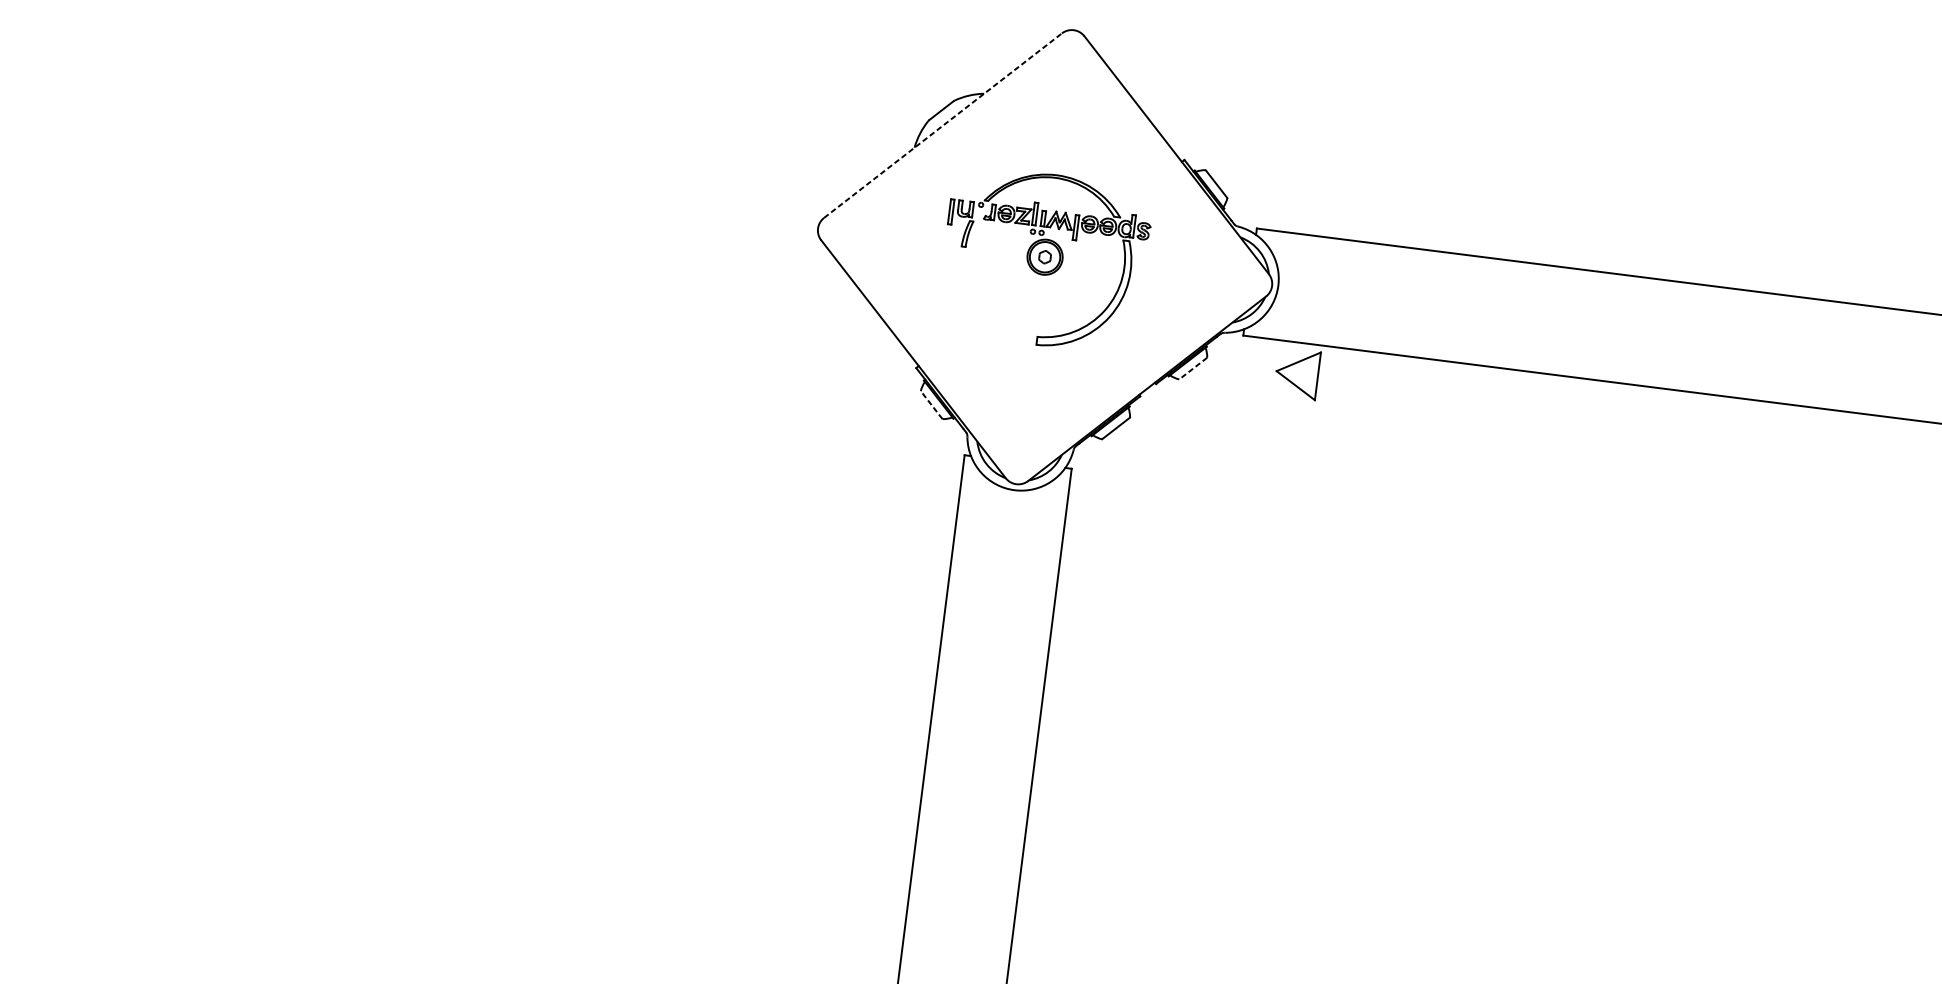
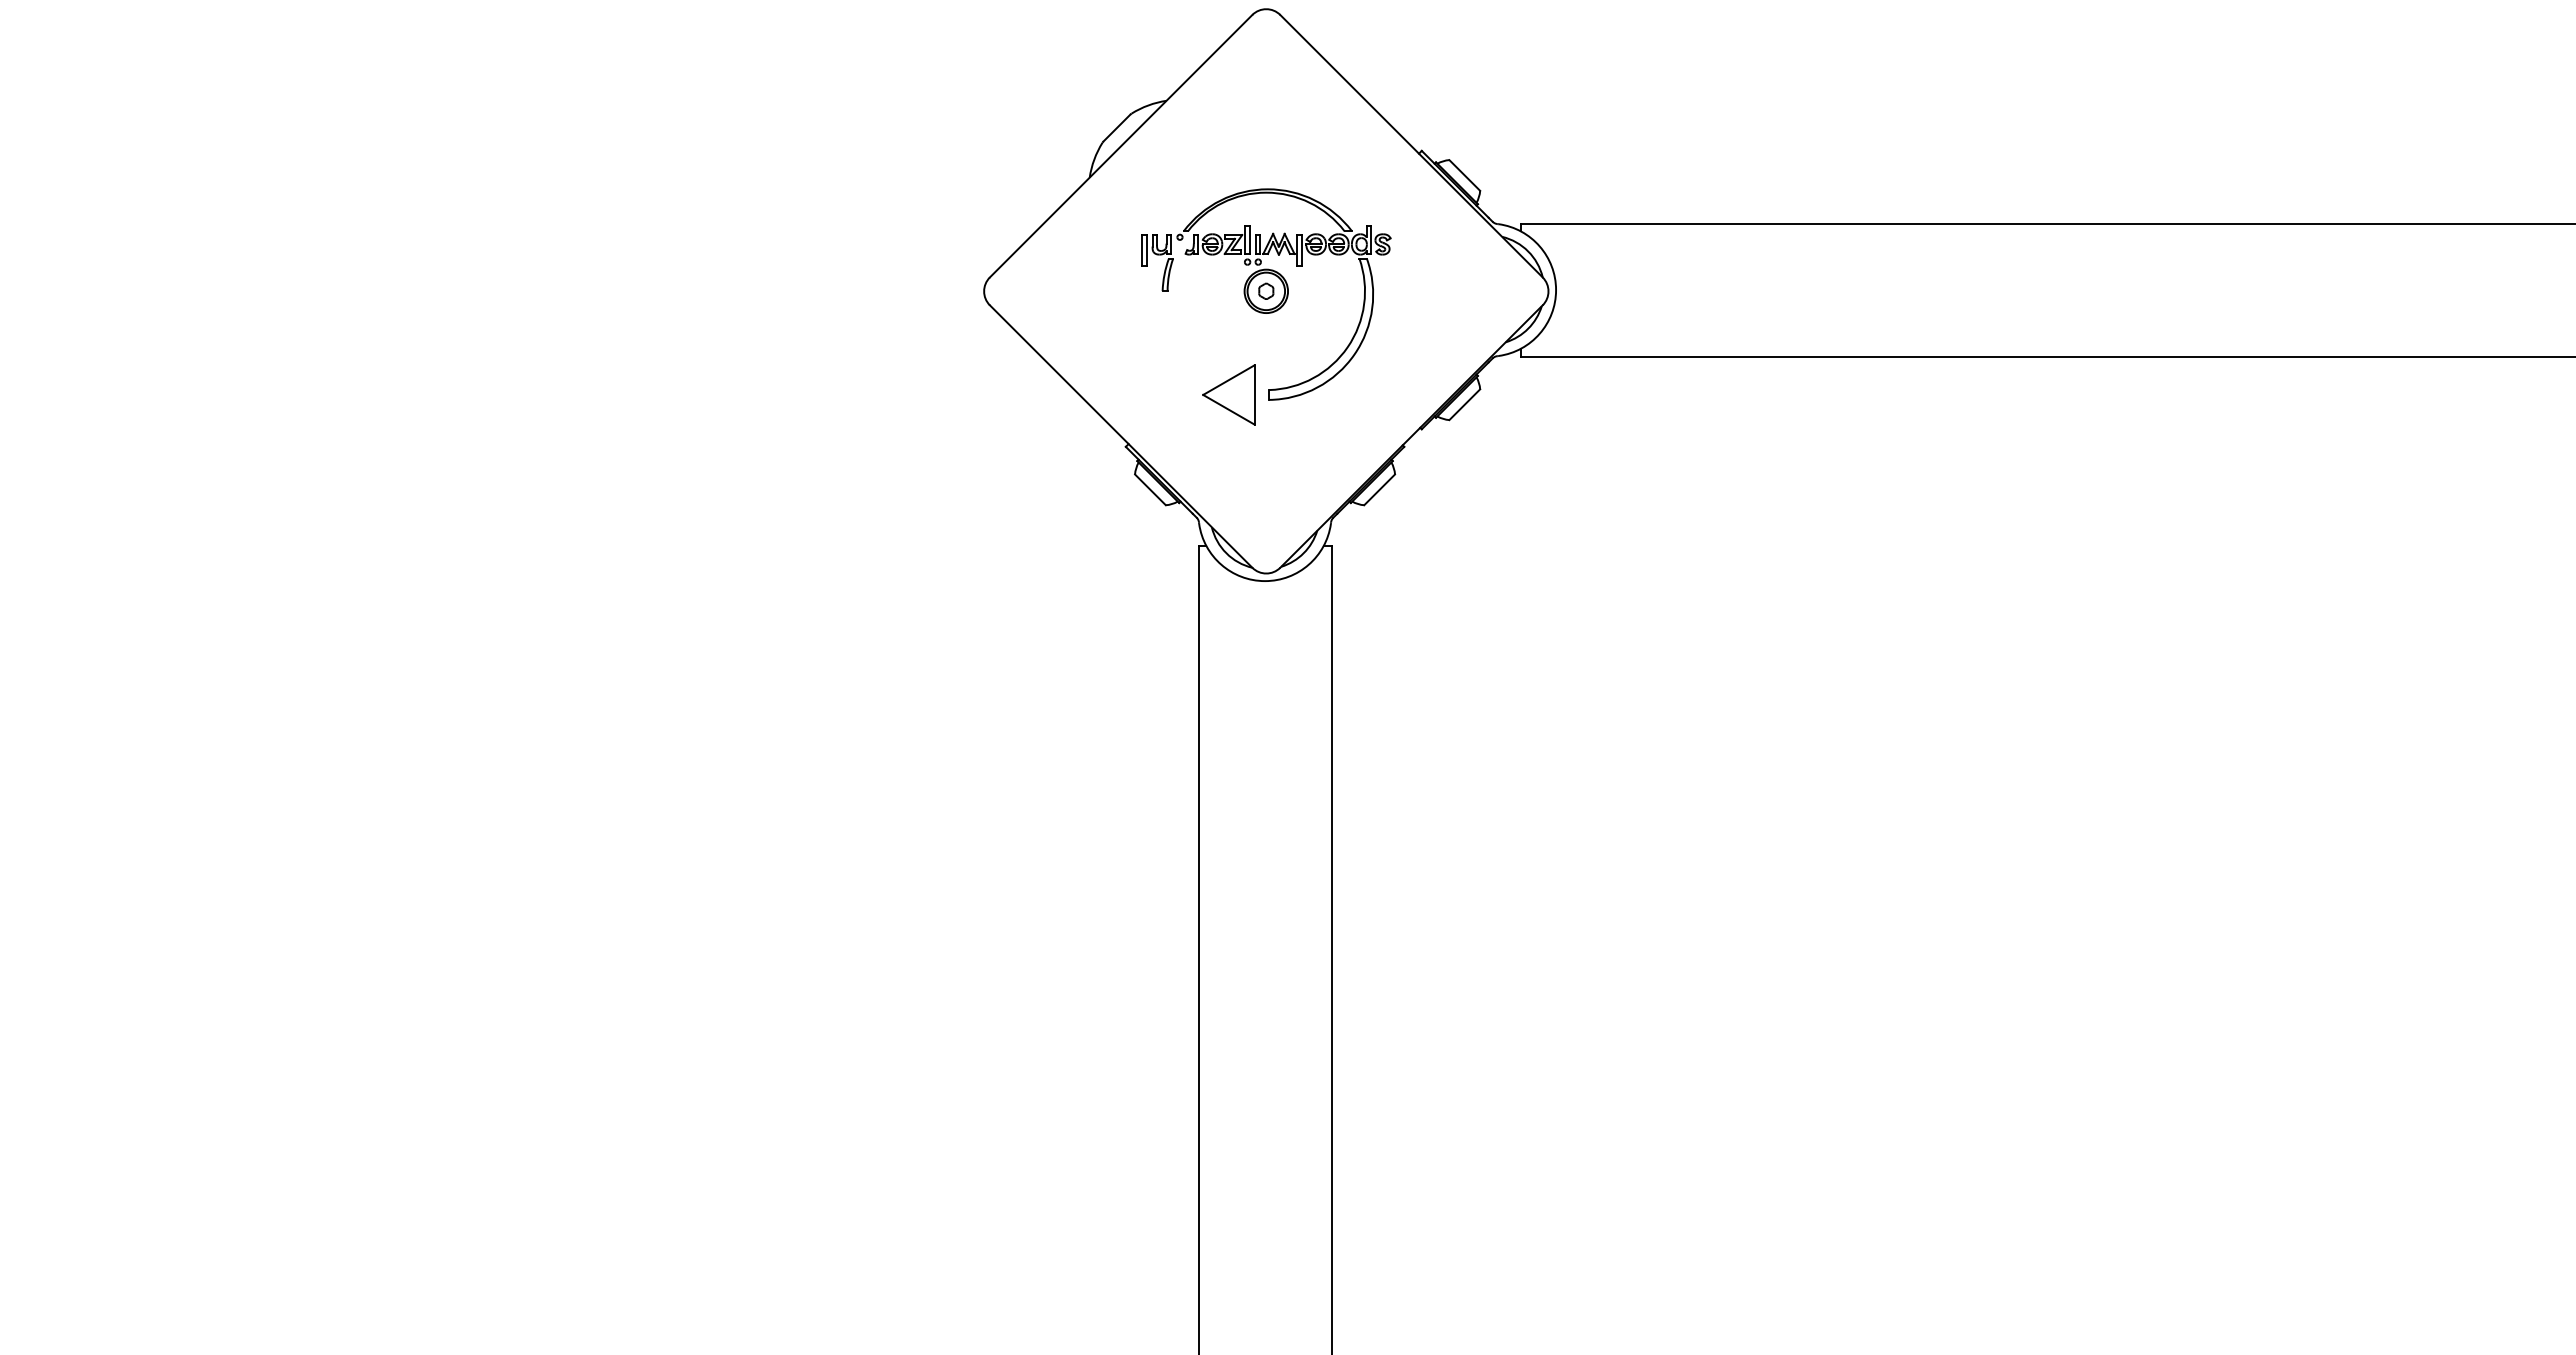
line: (943, 125) -> (1121, 146), dashed -> solid
line: (1193, 368) -> (1464, 404), dashed -> solid
part: (1297, 373) -> (1228, 394), moved
line: (931, 404) -> (1150, 489), dashed -> solid

